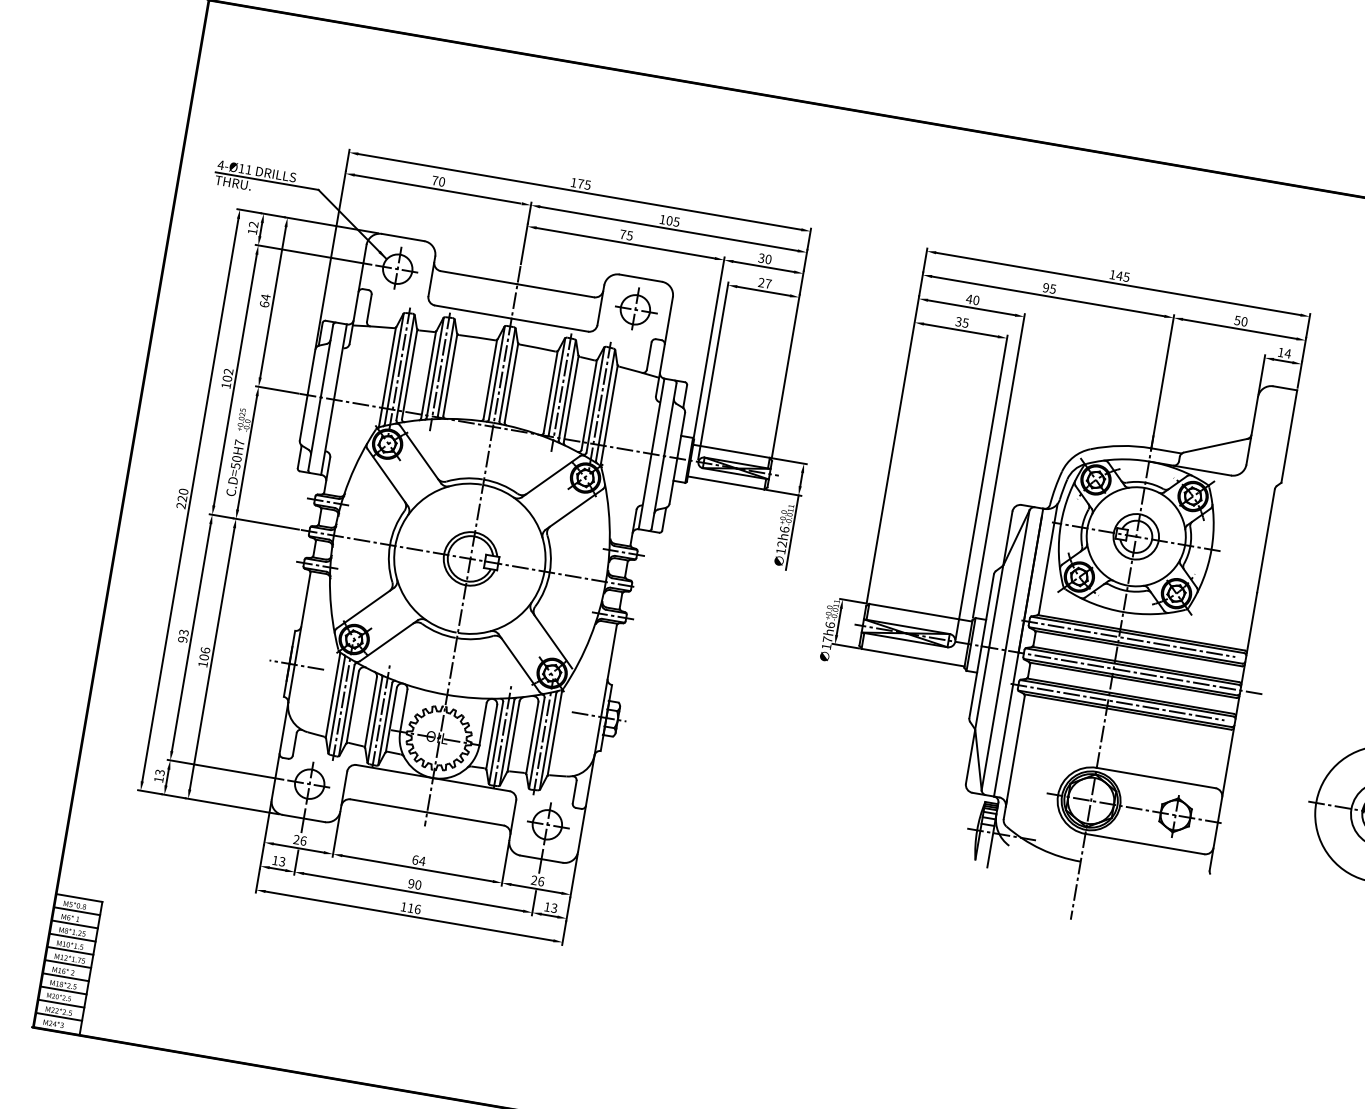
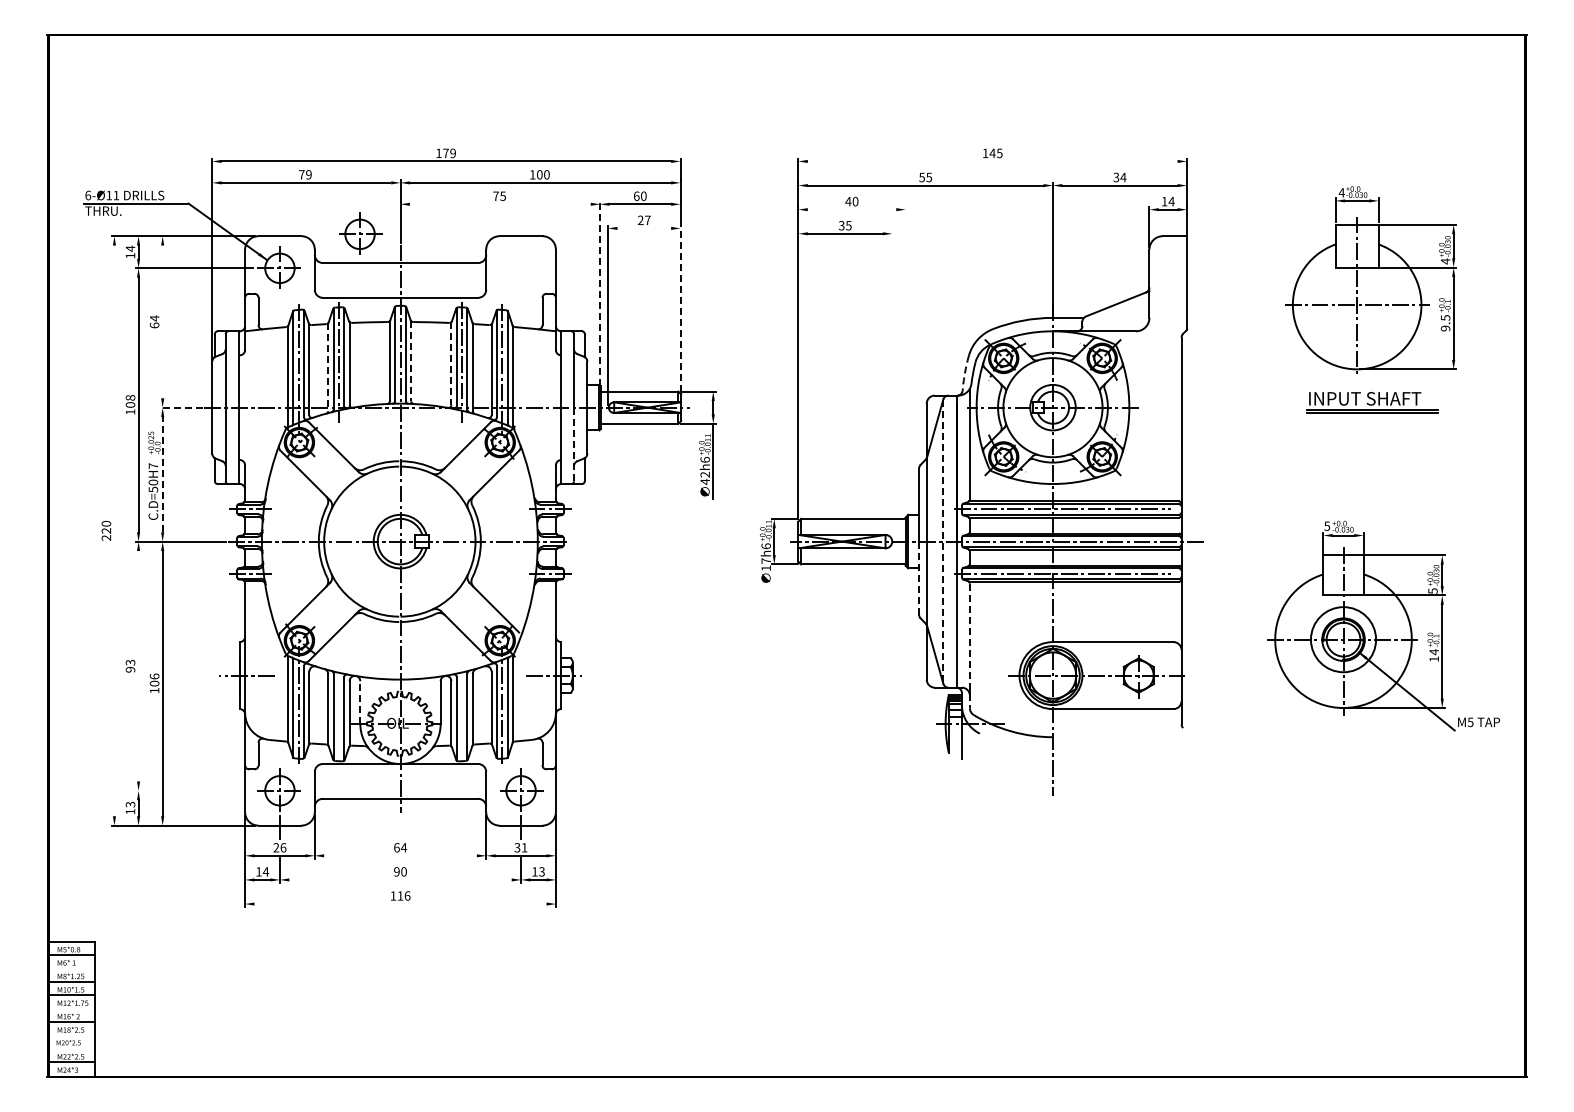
text: (220, 164) -> (87, 195), 4-Ø11 -> 6-Ø11
text: (441, 181) -> (308, 174), 70 -> 79
text: (587, 184) -> (452, 152), 175 -> 179
text: (676, 221) -> (546, 174), 105 -> 100
text: (253, 224) -> (130, 248), 12 -> 14
line: (624, 243) -> (499, 204), removed
text: (761, 257) -> (636, 195), 30 -> 60
line: (1118, 283) -> (992, 161), removed
text: (1045, 287) -> (921, 177), 95 -> 55
line: (763, 291) -> (644, 228), removed
line: (273, 301) -> (162, 321), removed
line: (971, 307) -> (851, 209), removed
part: (635, 309) -> (360, 233), moved
text: (1240, 321) -> (1119, 177), 50 -> 34
line: (709, 348) -> (600, 293), solid -> dashed
text: (228, 371) -> (130, 397), 102 -> 108
line: (428, 375) -> (328, 367), solid -> dashed
line: (785, 376) -> (680, 308), solid -> dashed
line: (511, 383) -> (411, 361), solid -> dashed
line: (277, 389) -> (181, 407), solid -> dashed
line: (550, 391) -> (451, 363), solid -> dashed
line: (247, 452) -> (162, 474), solid -> dashed
line: (998, 465) -> (905, 360), removed
line: (981, 486) -> (892, 384), removed
arc: (1054, 488) -> (964, 373), solid -> dashed
line: (658, 492) -> (574, 444), solid -> dashed
line: (190, 499) -> (114, 530), removed
text: (780, 550) -> (704, 481), 12h6 -> 42h6
line: (191, 637) -> (138, 666), removed
line: (1005, 651) -> (943, 542), solid -> dashed
line: (976, 681) -> (919, 577), solid -> dashed
line: (403, 710) -> (360, 702), solid -> dashed
line: (380, 715) -> (338, 711), removed
line: (503, 736) -> (462, 711), removed
line: (1013, 758) -> (969, 646), solid -> dashed
line: (225, 769) -> (194, 790), removed
text: (281, 861) -> (265, 871), 13 -> 14
line: (417, 868) -> (400, 855), removed
text: (537, 880) -> (520, 847), 26 -> 31
line: (413, 891) -> (400, 879), removed
line: (409, 916) -> (400, 904), removed
line: (75, 924) -> (72, 968), removed
line: (68, 963) -> (72, 1008), removed
line: (64, 990) -> (72, 1035), removed
line: (61, 1003) -> (72, 1048), removed

